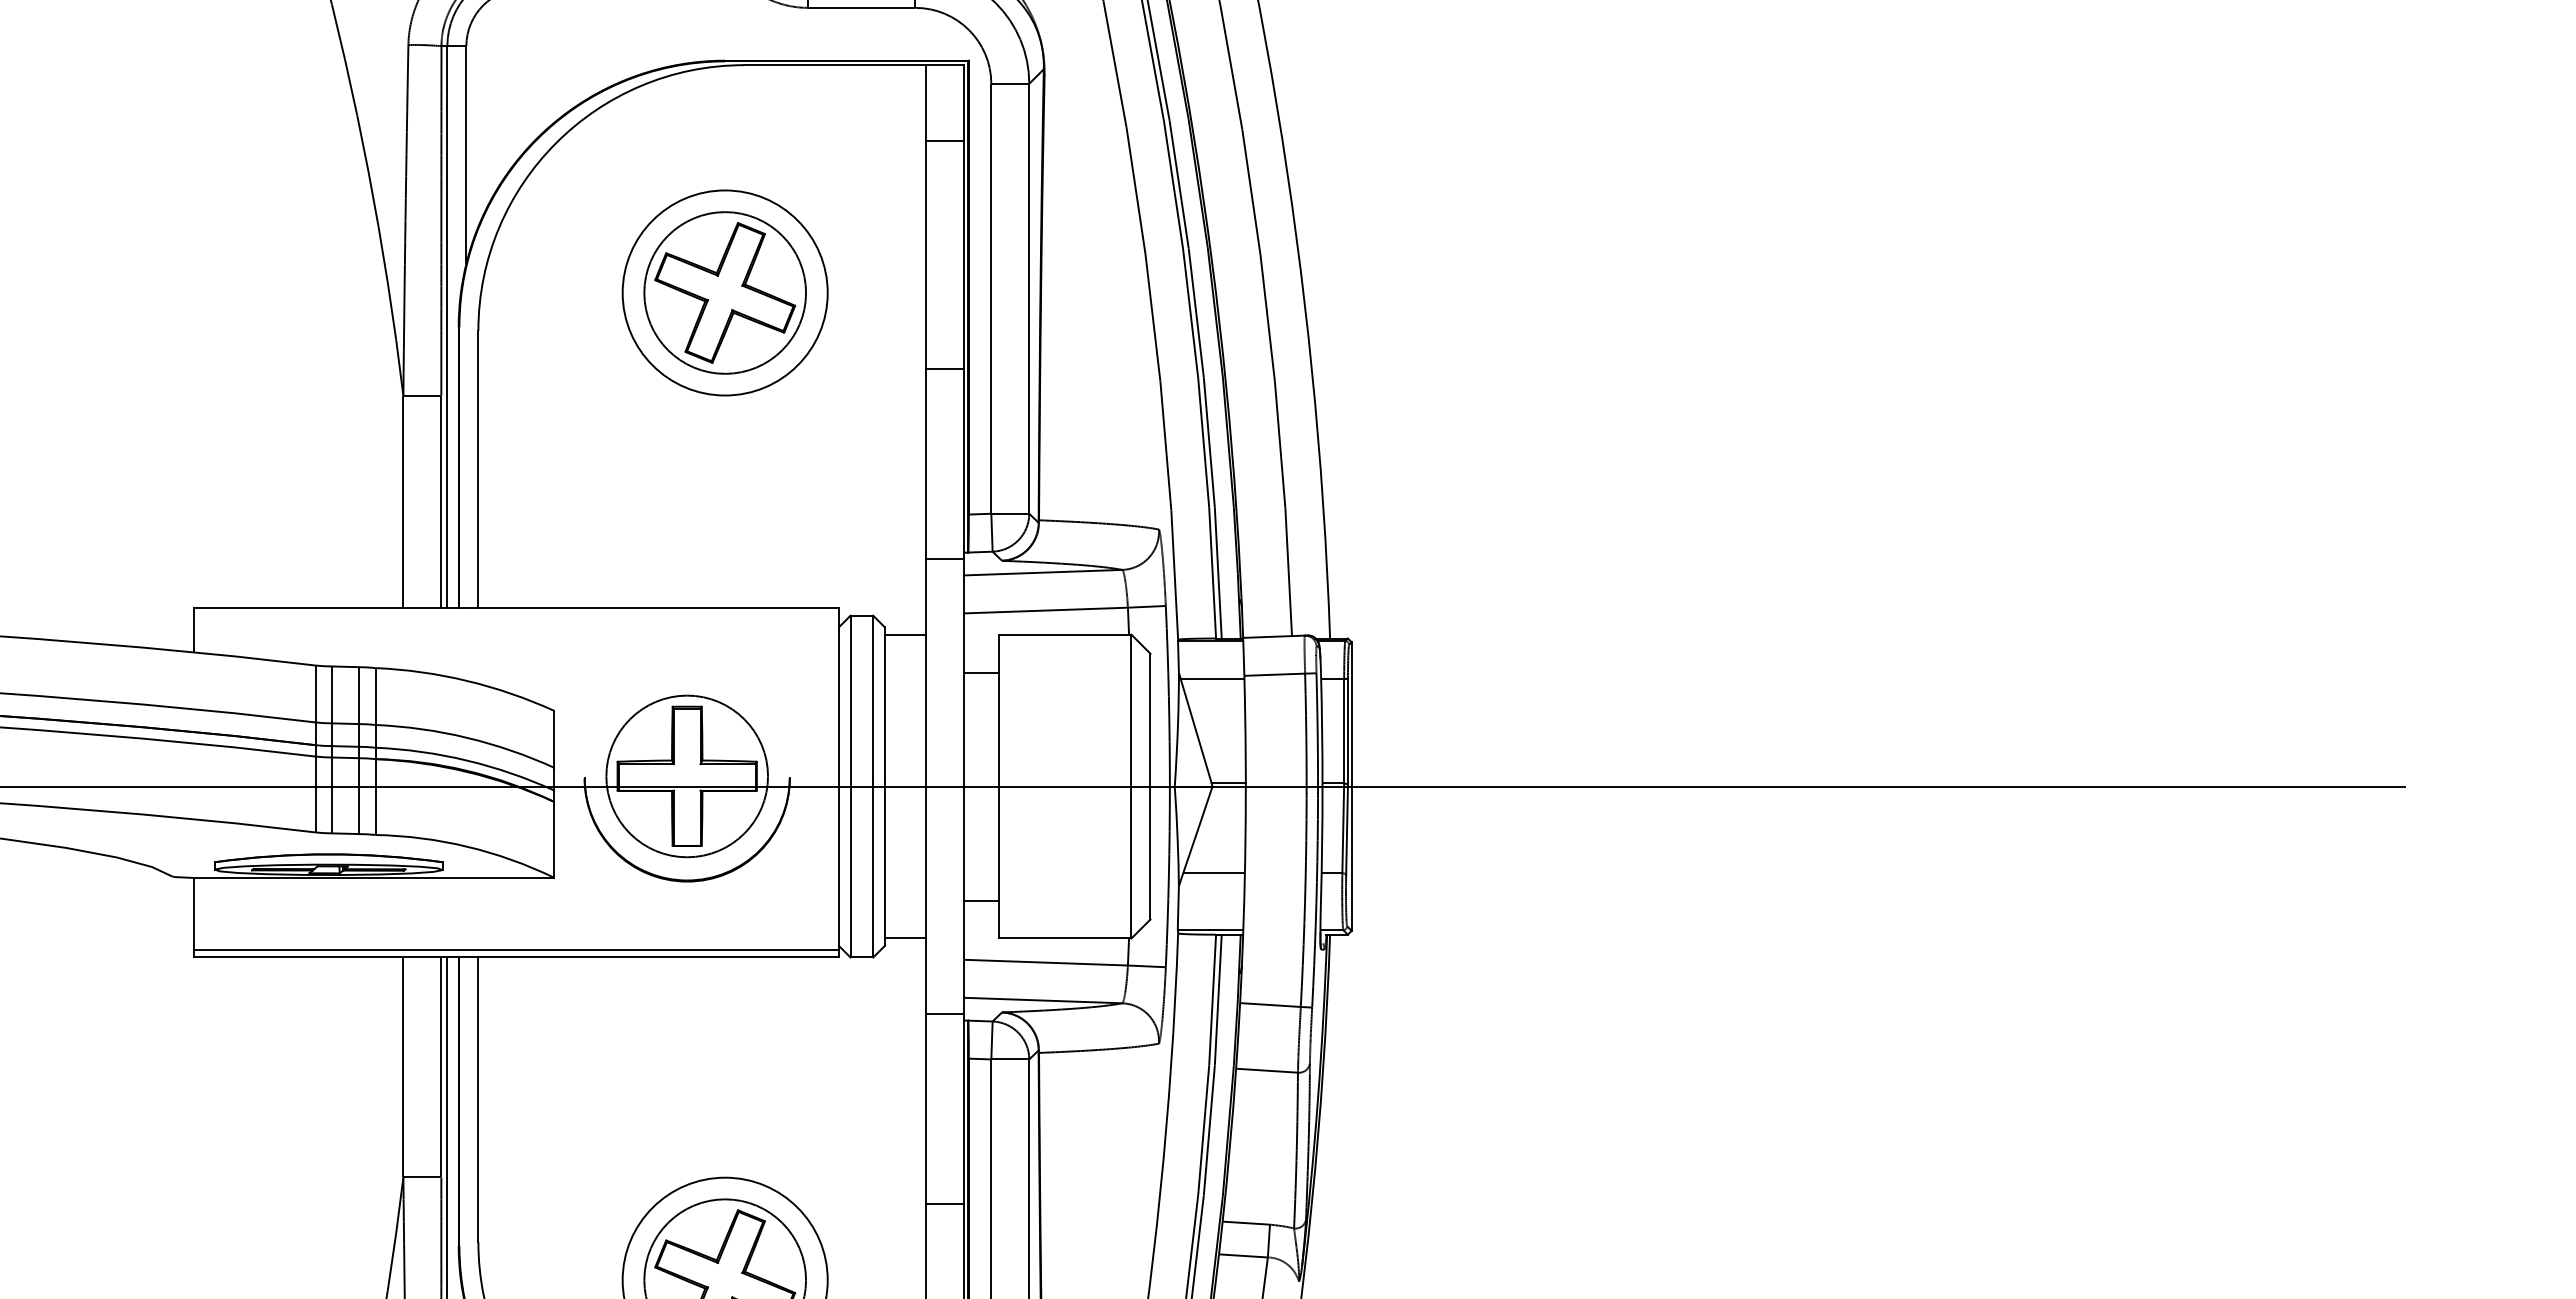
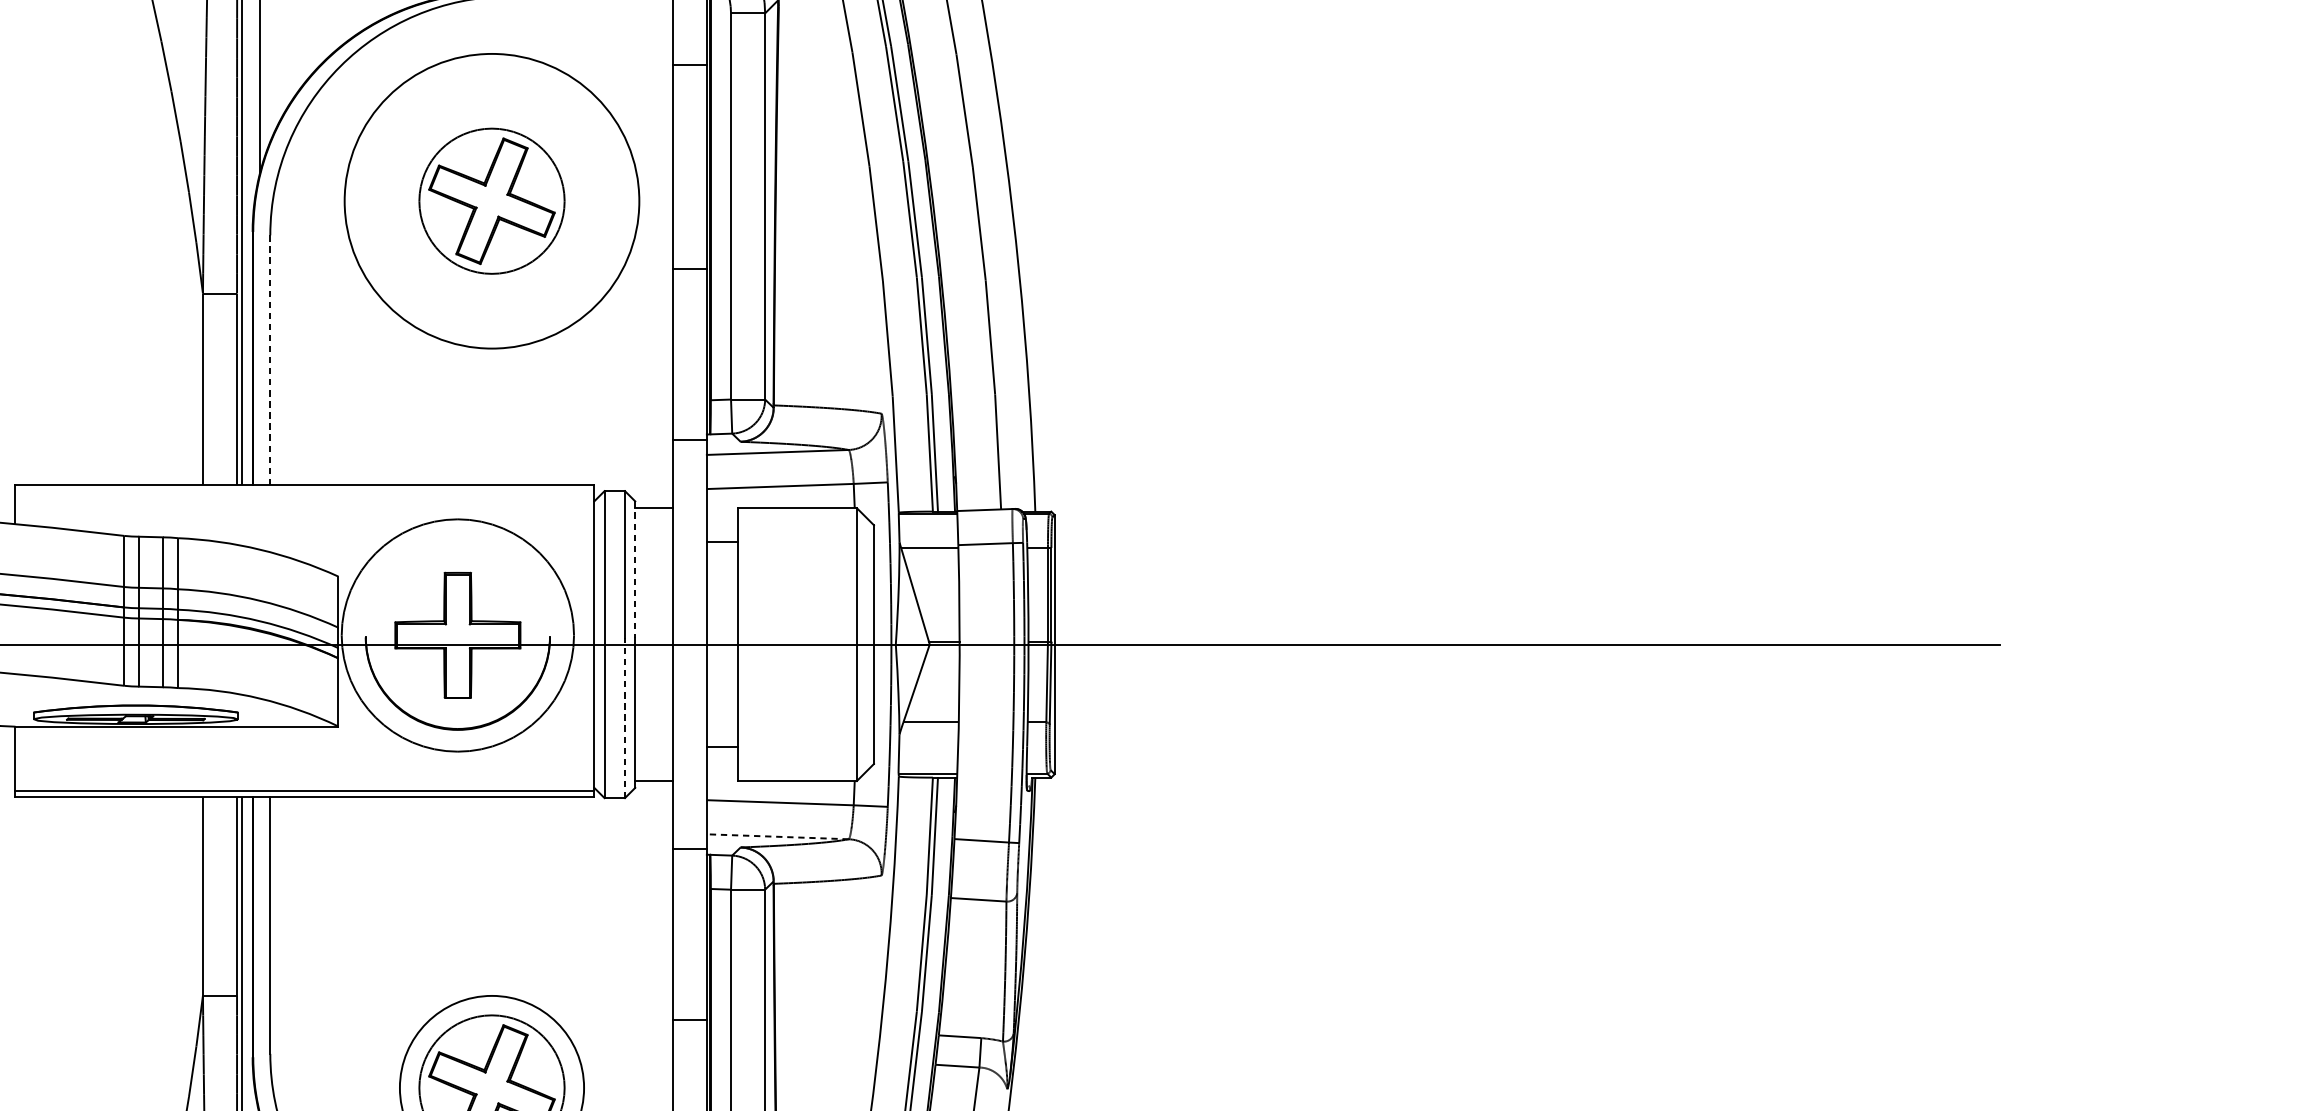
circle: (724, 292) -> (491, 200), size x1.6
line: (478, 469) -> (270, 359), solid -> dashed
line: (884, 703) -> (635, 569), solid -> dashed
circle: (687, 776) -> (458, 635), size x1.6
line: (873, 867) -> (625, 717), solid -> dashed
line: (1042, 1000) -> (777, 836), solid -> dashed

